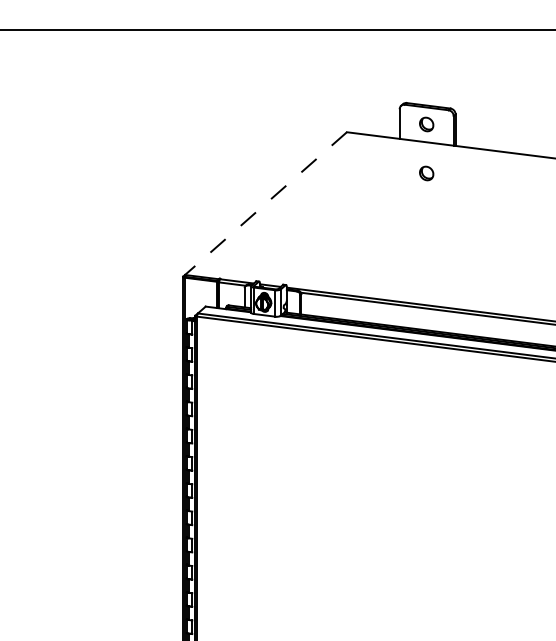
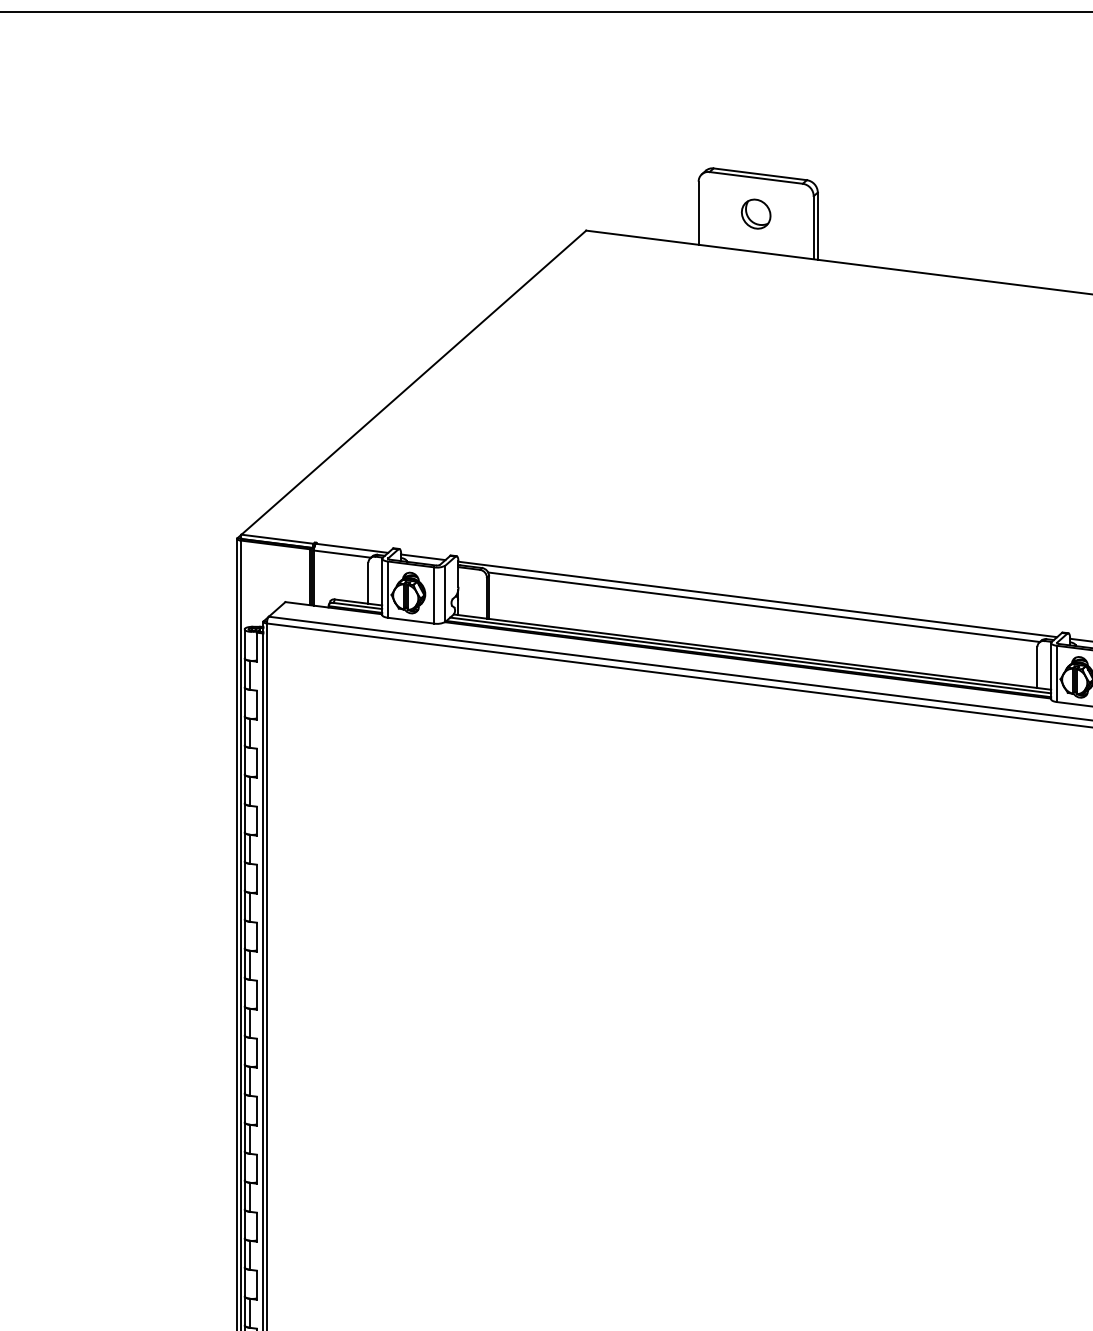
part: (426, 173) -> (755, 318), removed
line: (265, 203) -> (412, 382), dashed -> solid

